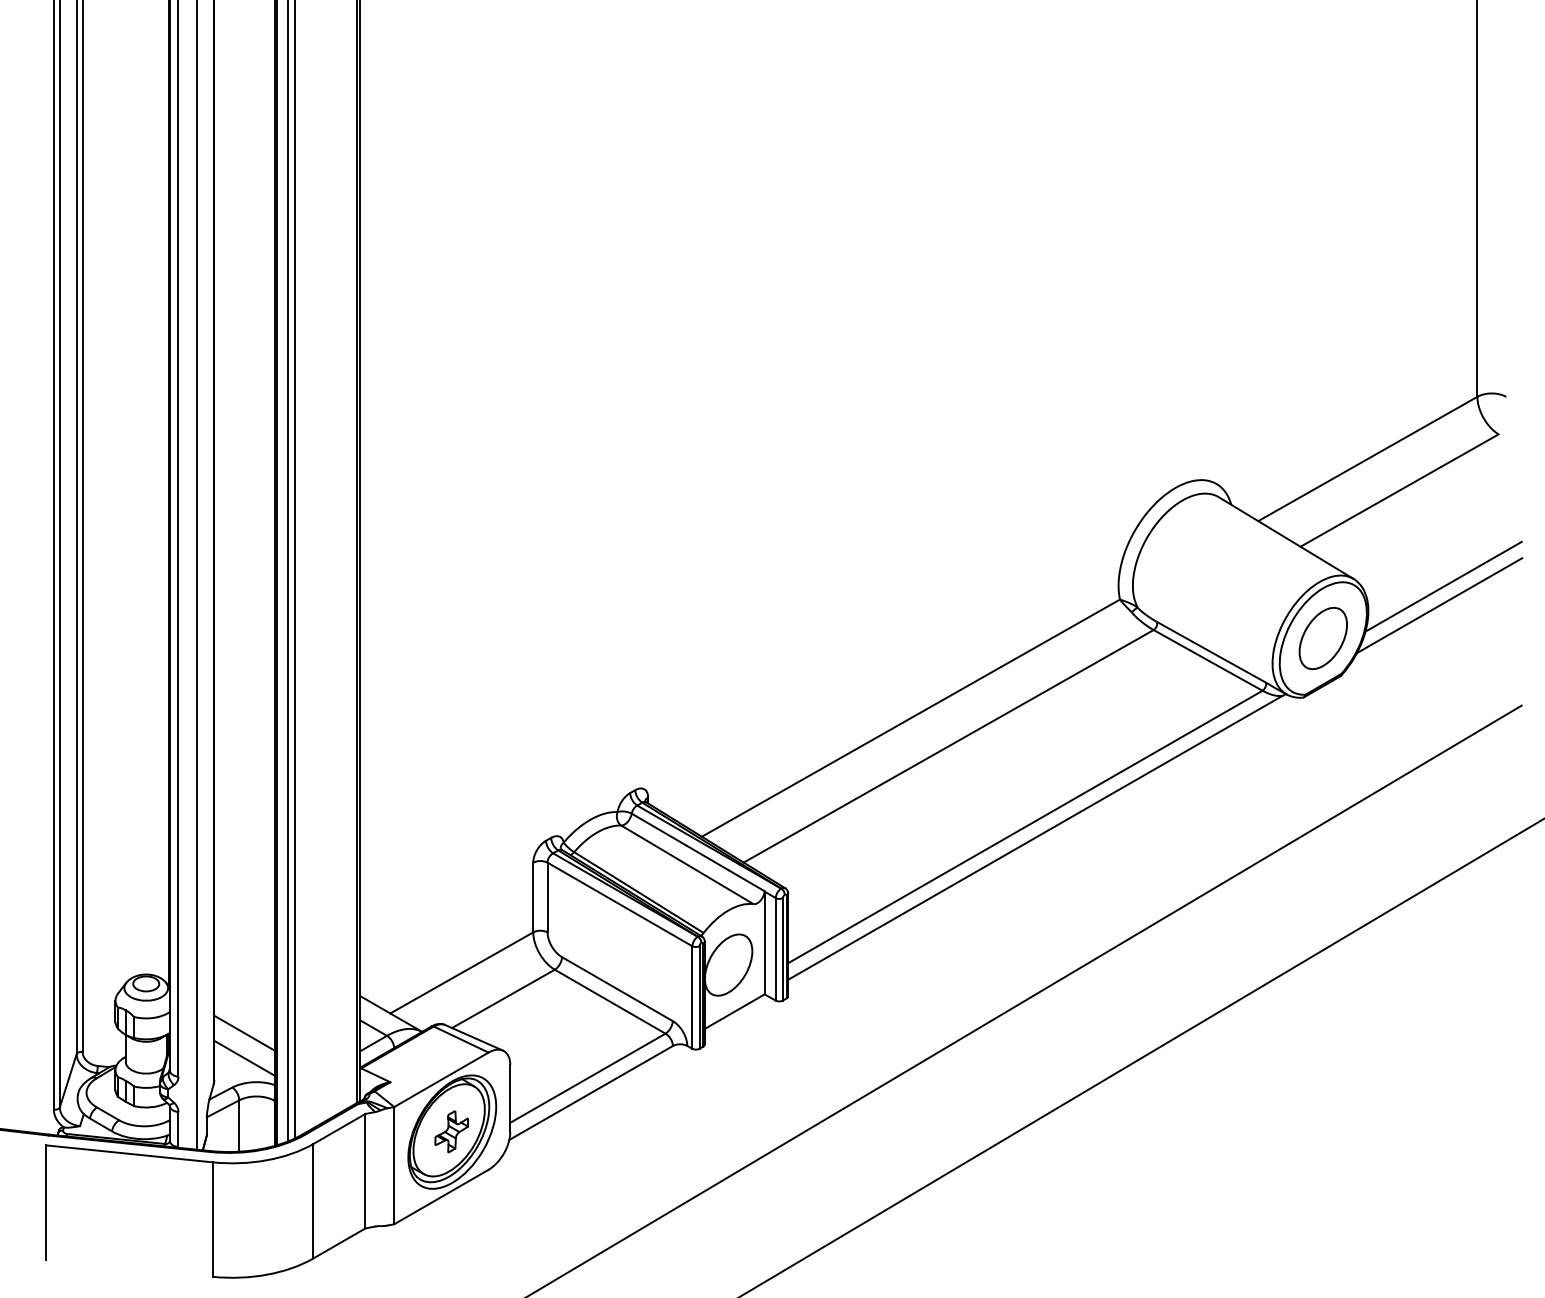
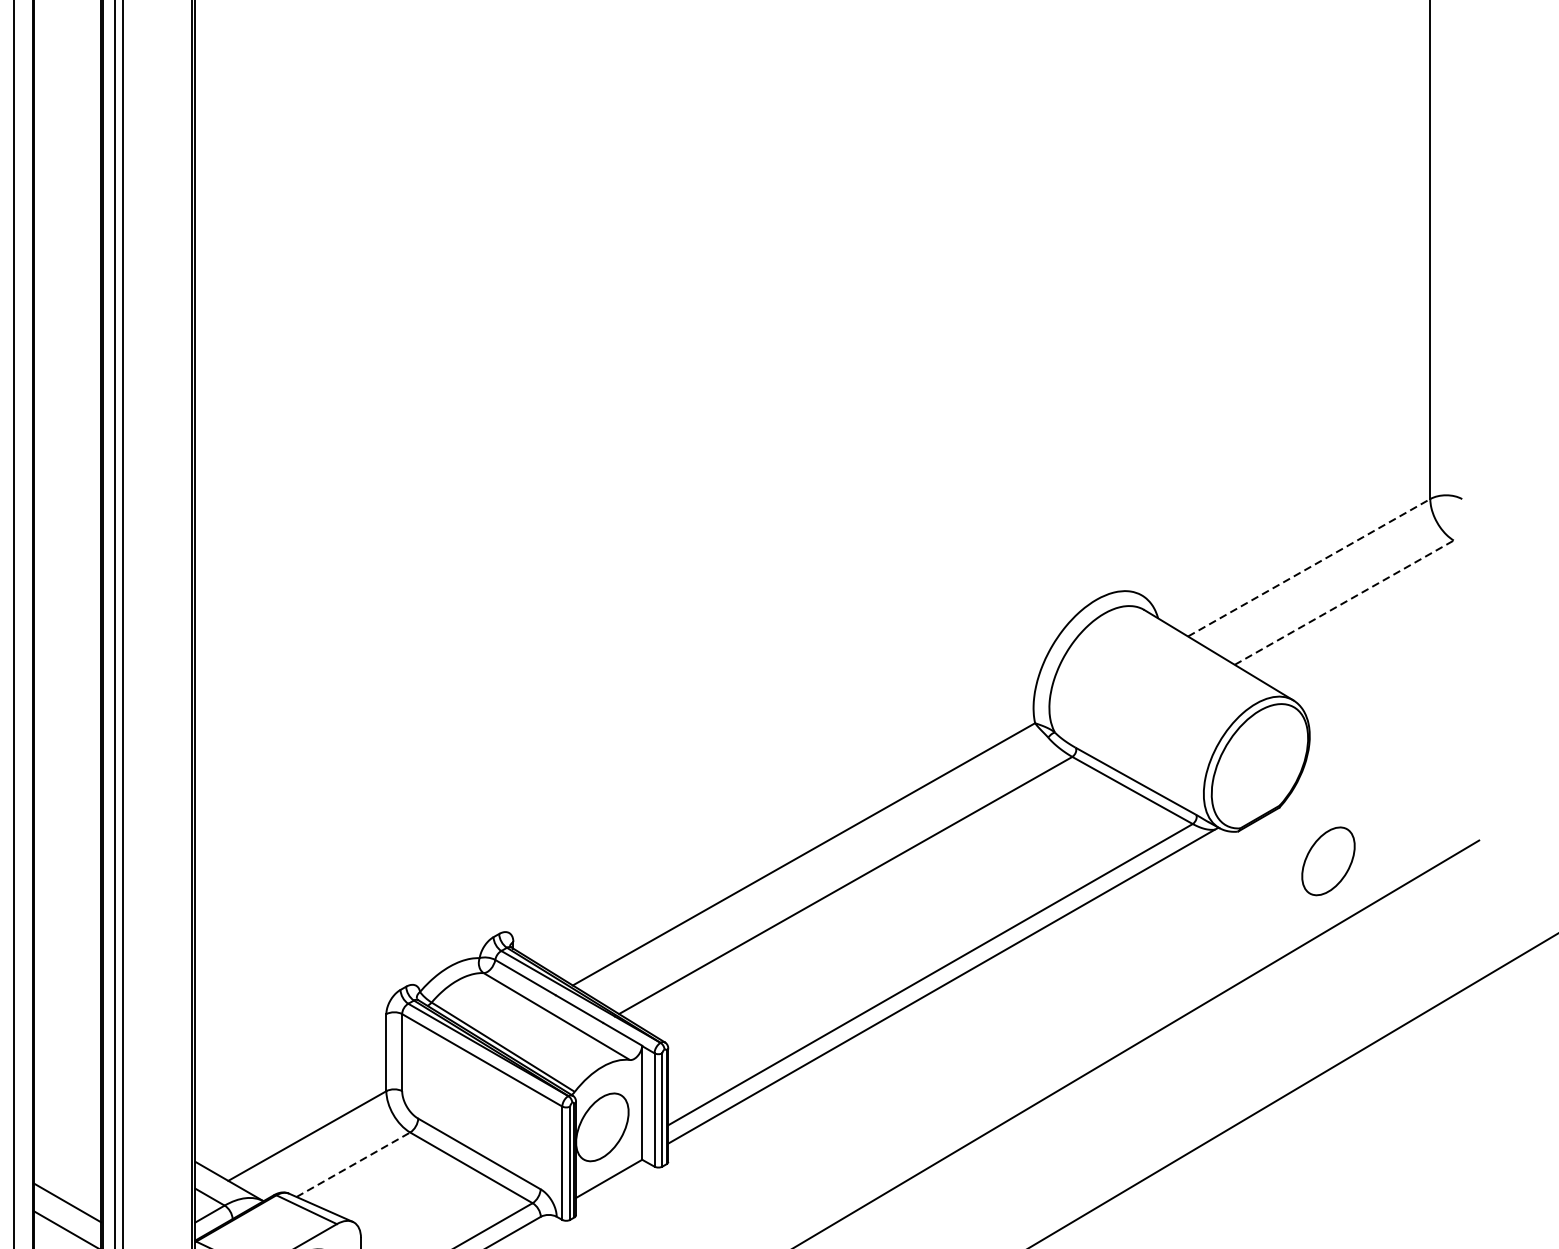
line: (1367, 458) -> (1308, 567), solid -> dashed
line: (1399, 490) -> (1344, 602), solid -> dashed
line: (1443, 586) -> (1392, 708), removed
line: (1439, 605) -> (1388, 729), removed
part: (1322, 638) -> (1327, 861), moved
line: (503, 998) -> (353, 1164), solid -> dashed

